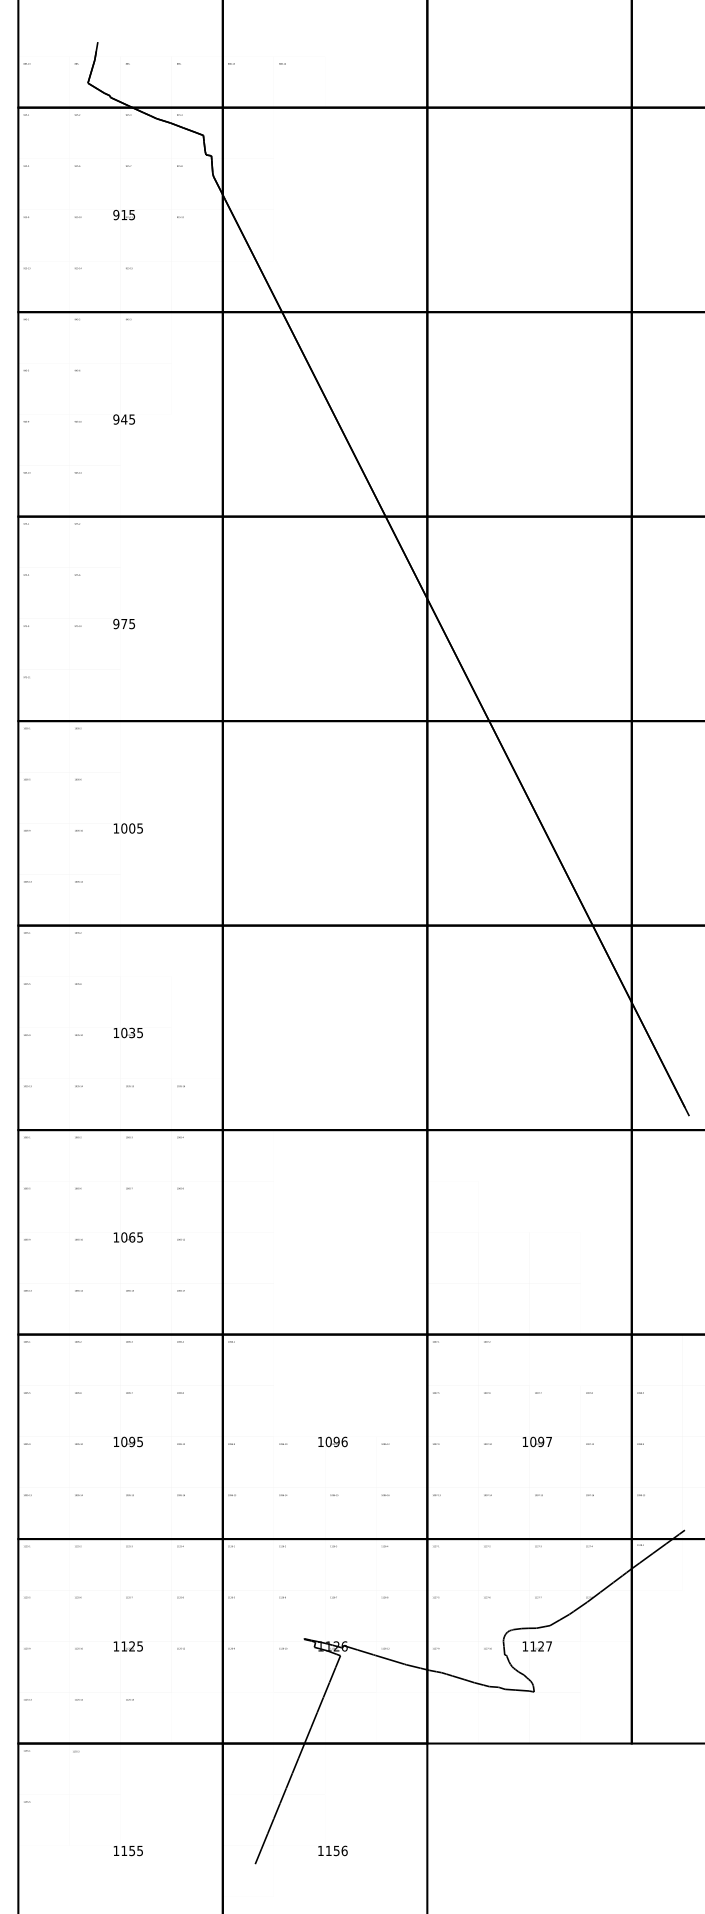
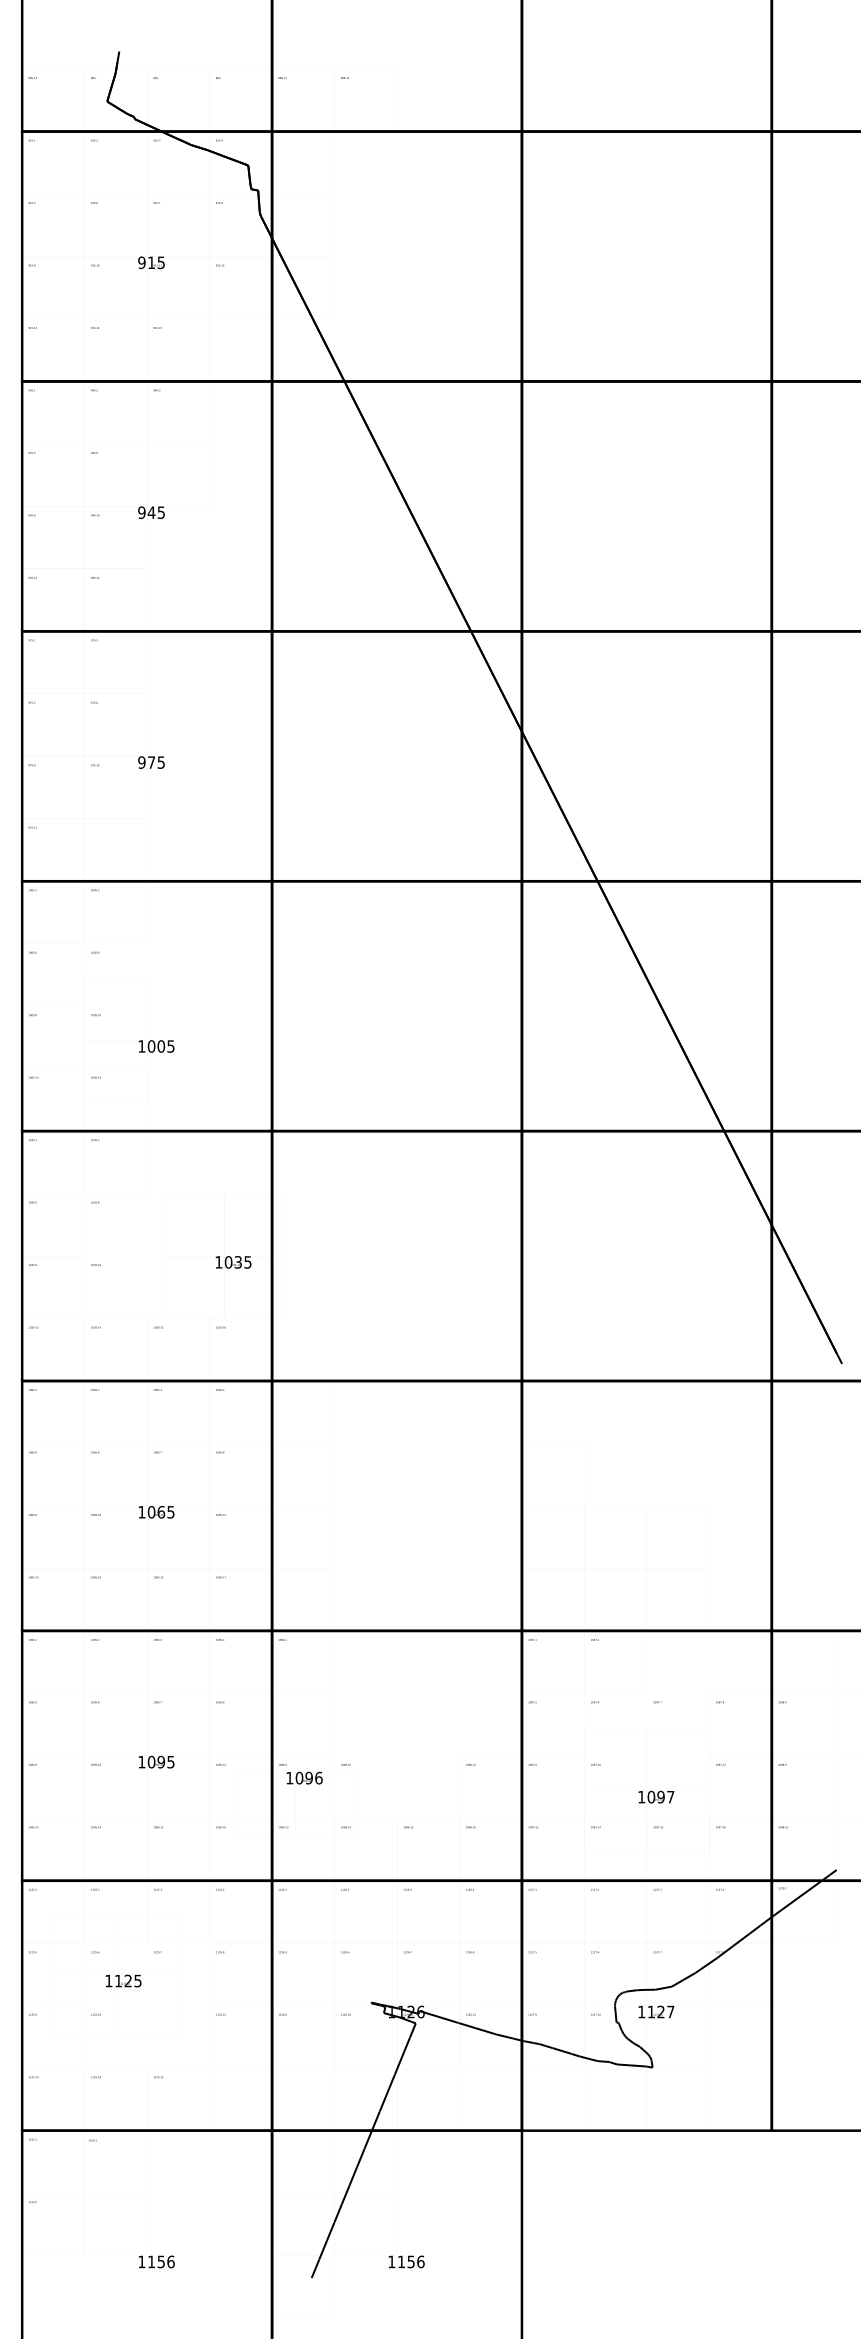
text: (128, 828) -> (156, 1046), moved
text: (128, 1033) -> (233, 1262), moved
text: (332, 1441) -> (304, 1777), moved
text: (537, 1441) -> (656, 1796), moved
text: (128, 1646) -> (123, 1980), moved
text: (139, 1850) -> (170, 2261), 1155 -> 1156

